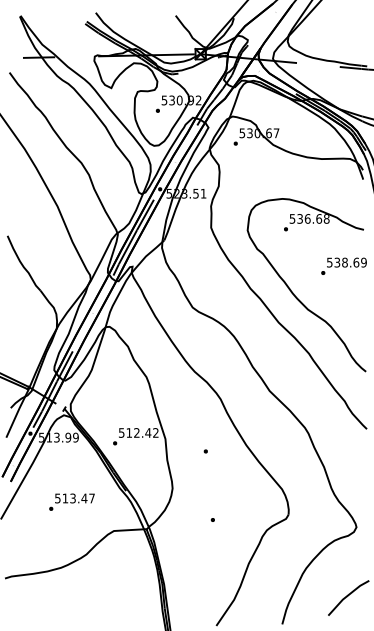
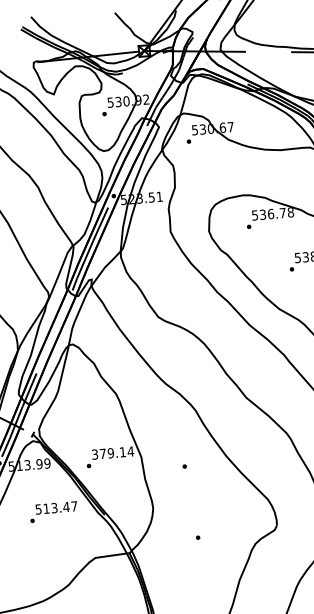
text: (319, 218) -> (283, 212), 536.68 -> 536.78
text: (138, 432) -> (112, 452), 512.42 -> 379.14
text: (71, 501) -> (53, 511), moved

